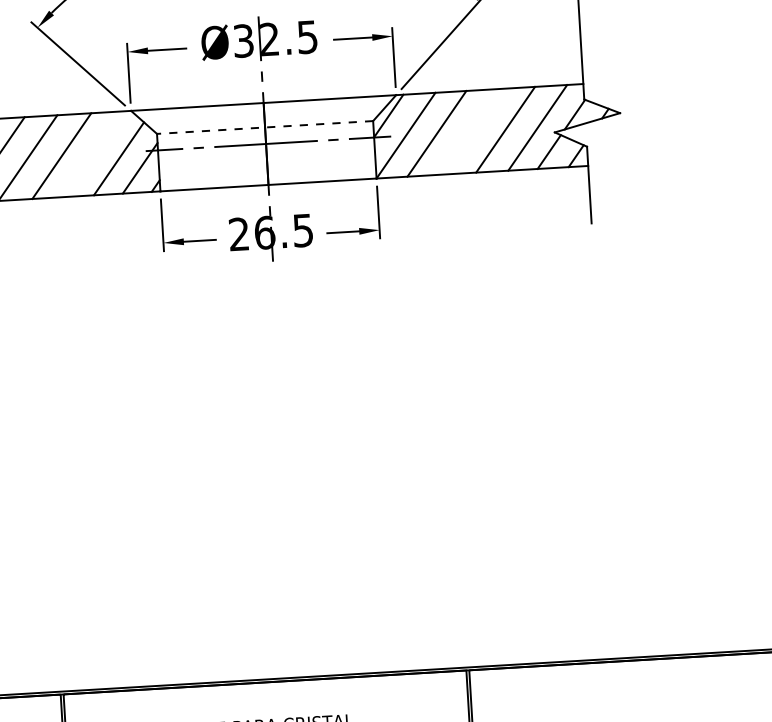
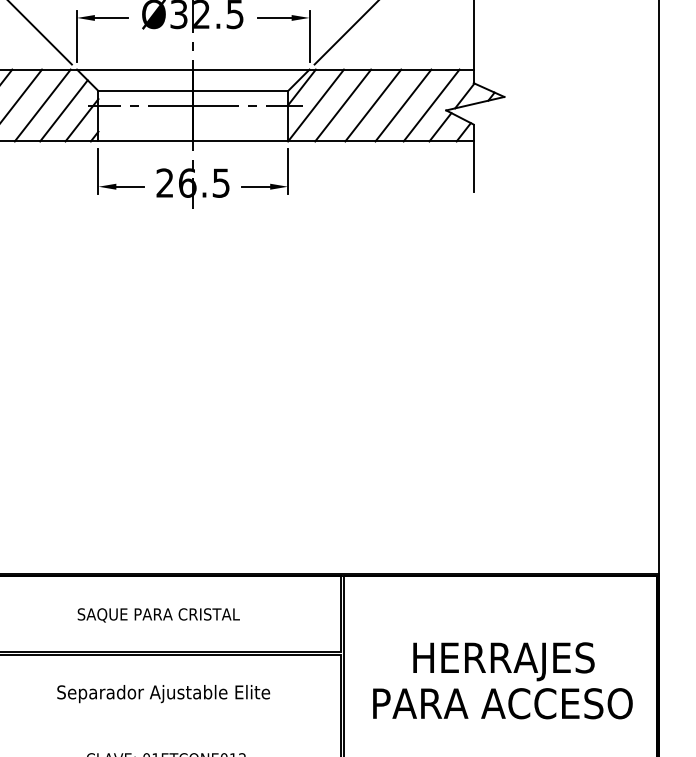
line: (265, 127) -> (193, 91), dashed -> solid
line: (471, 131) -> (373, 105), added
line: (94, 154) -> (42, 105), added

